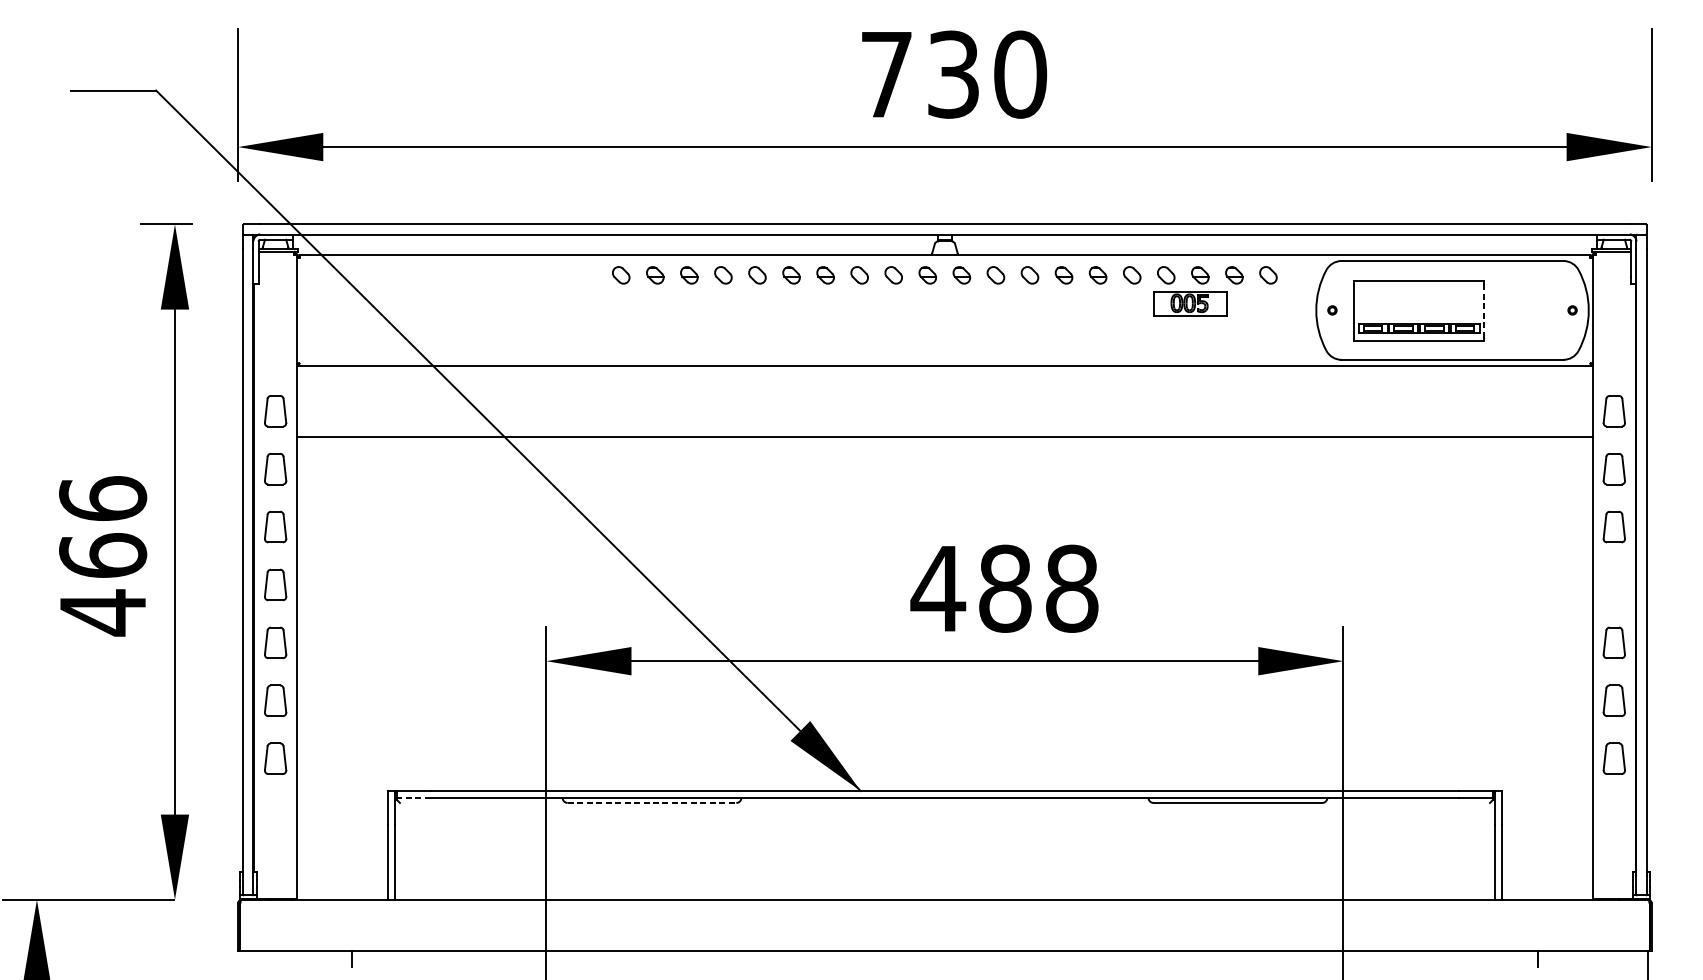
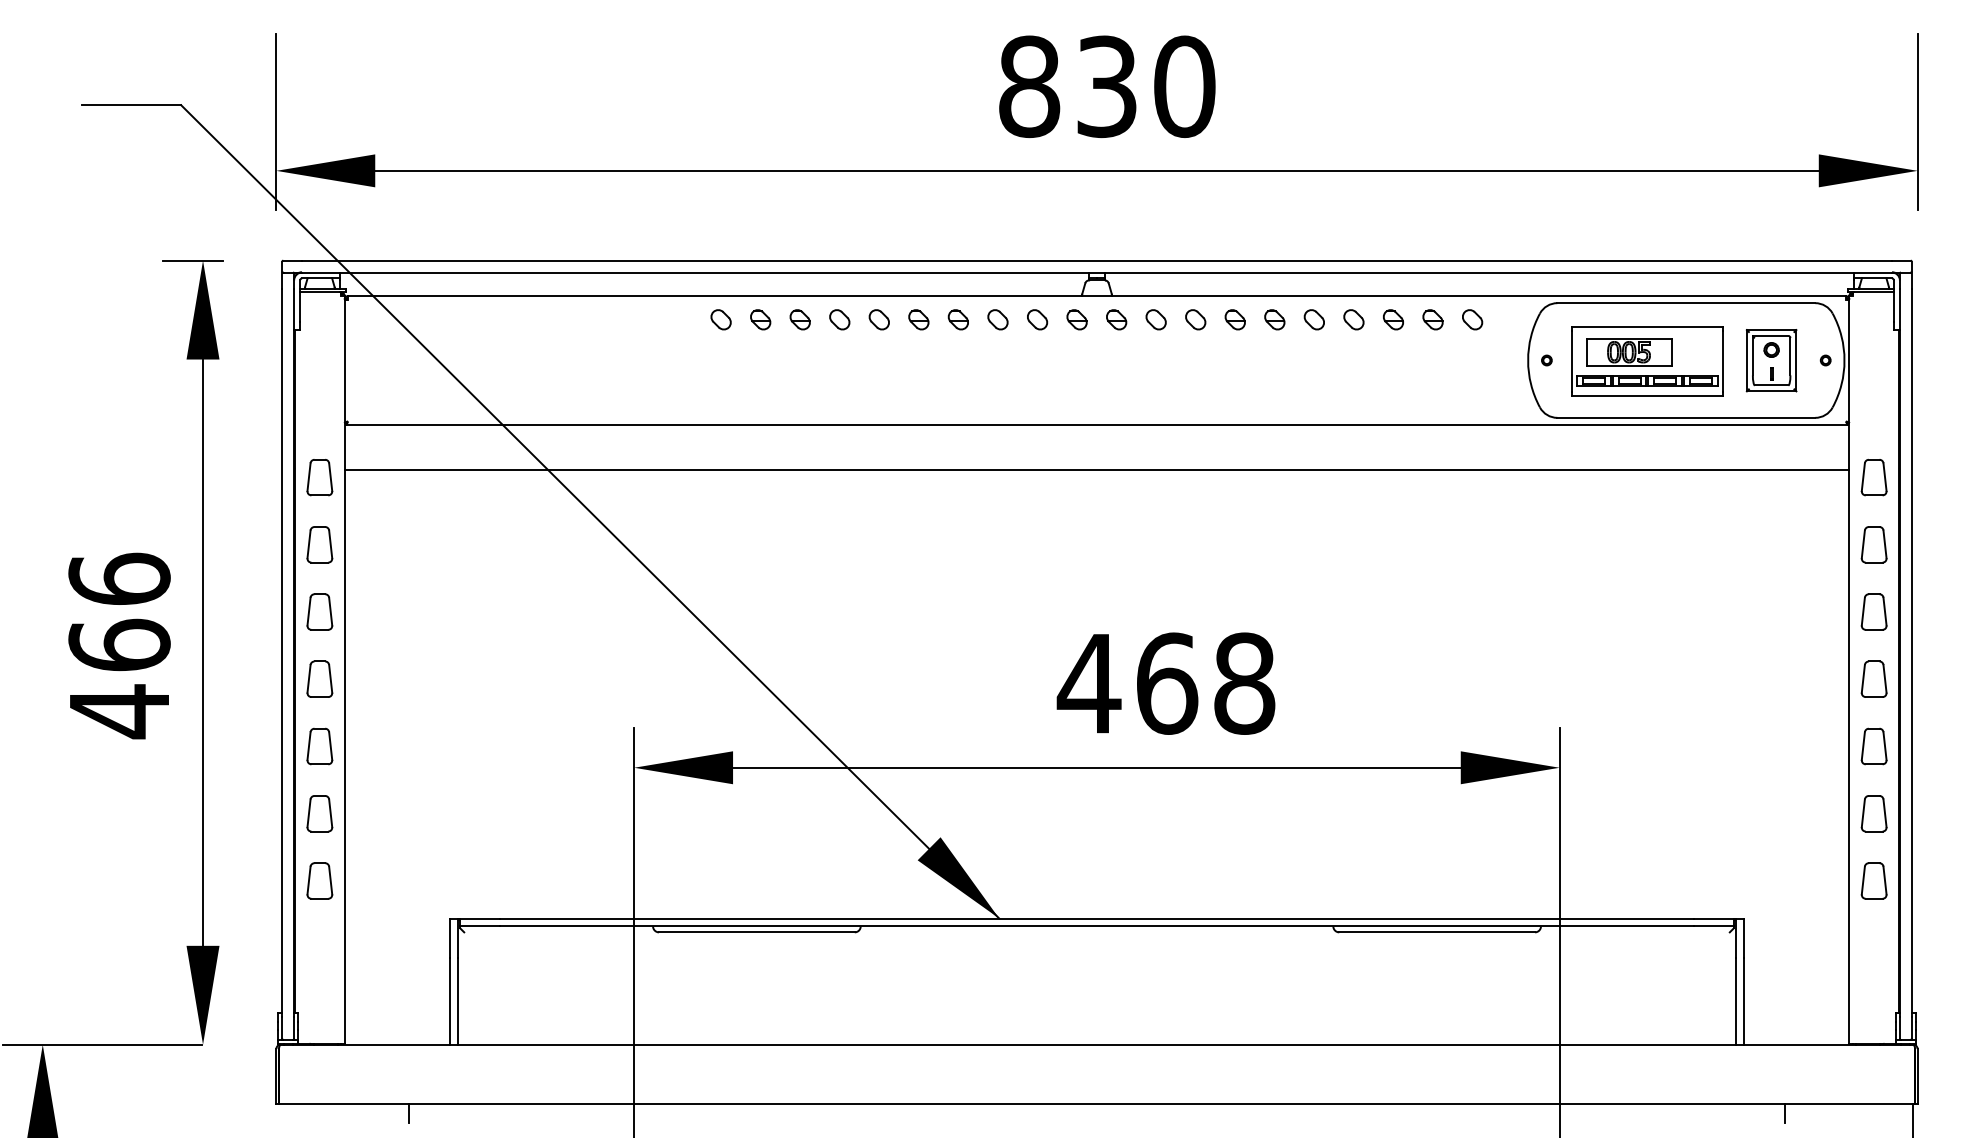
text: (886, 74) -> (1029, 86), 730 -> 830
part: (1189, 303) -> (1629, 352), moved
part: (1525, 310) -> (1771, 360), added
line: (1483, 311) -> (1722, 361), dashed -> solid
line: (944, 437) -> (1096, 470), moved
part: (1613, 584) -> (1873, 678), added
text: (1005, 588) -> (1167, 683), 488 -> 468
line: (413, 797) -> (480, 926), dashed -> solid
line: (651, 803) -> (756, 932), dashed -> solid

